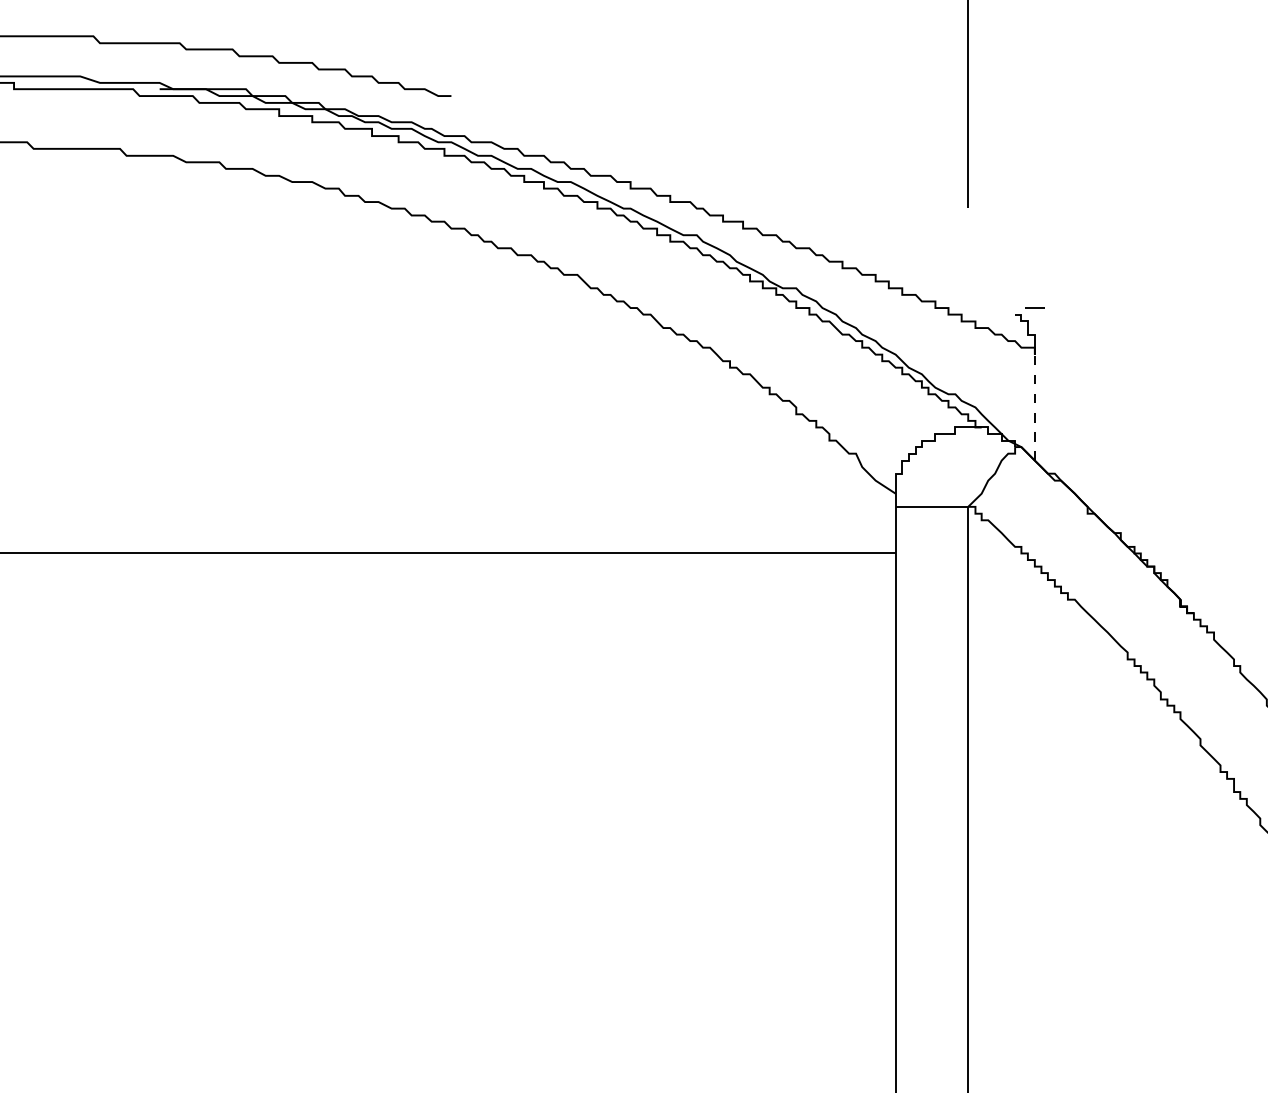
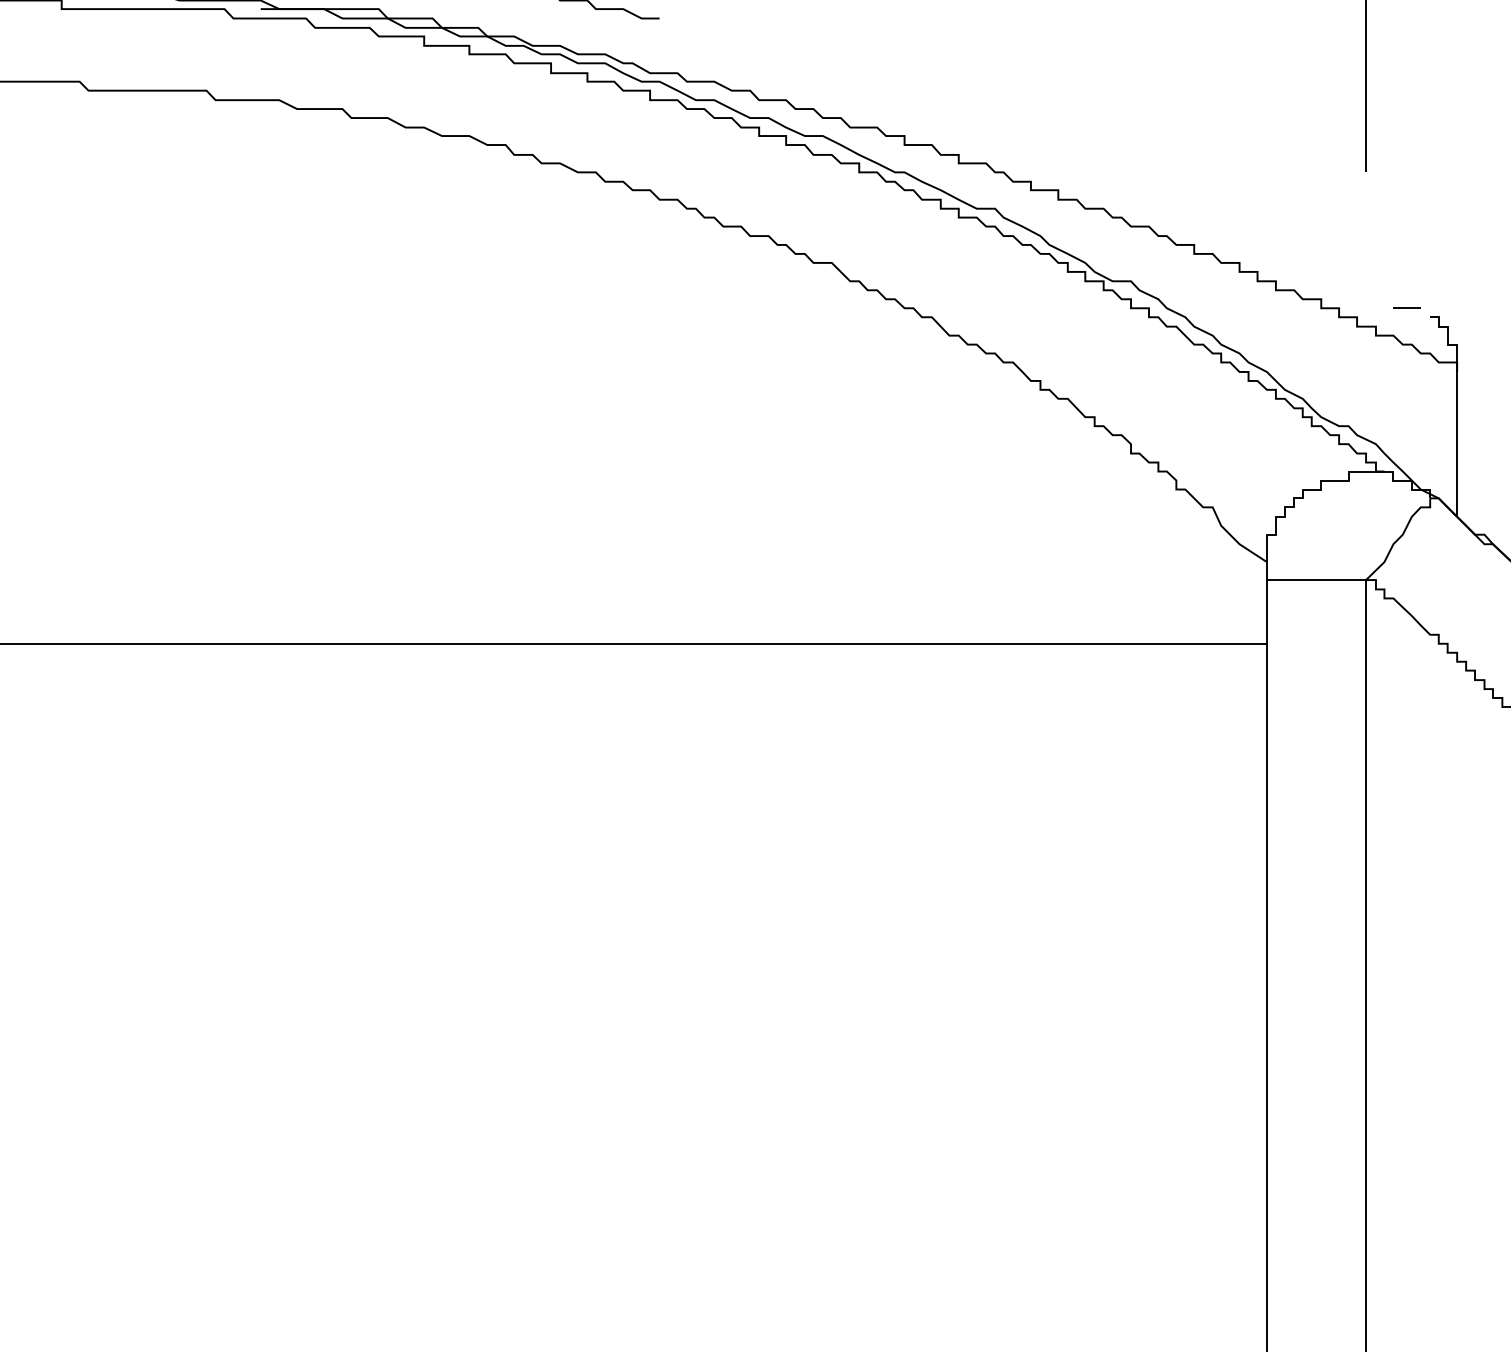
line: (1034, 307) -> (1406, 307), moved
line: (1034, 407) -> (1456, 444), dashed -> solid

